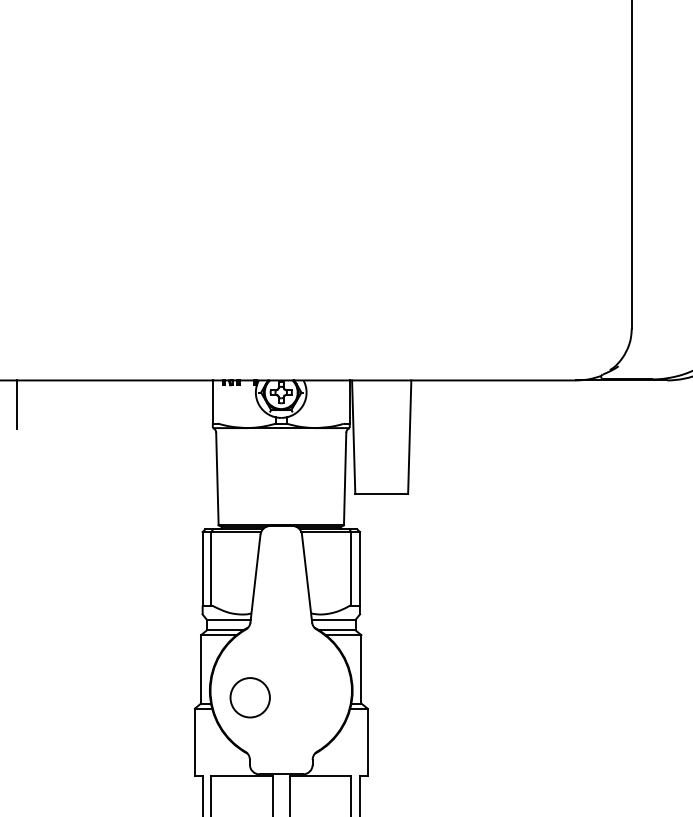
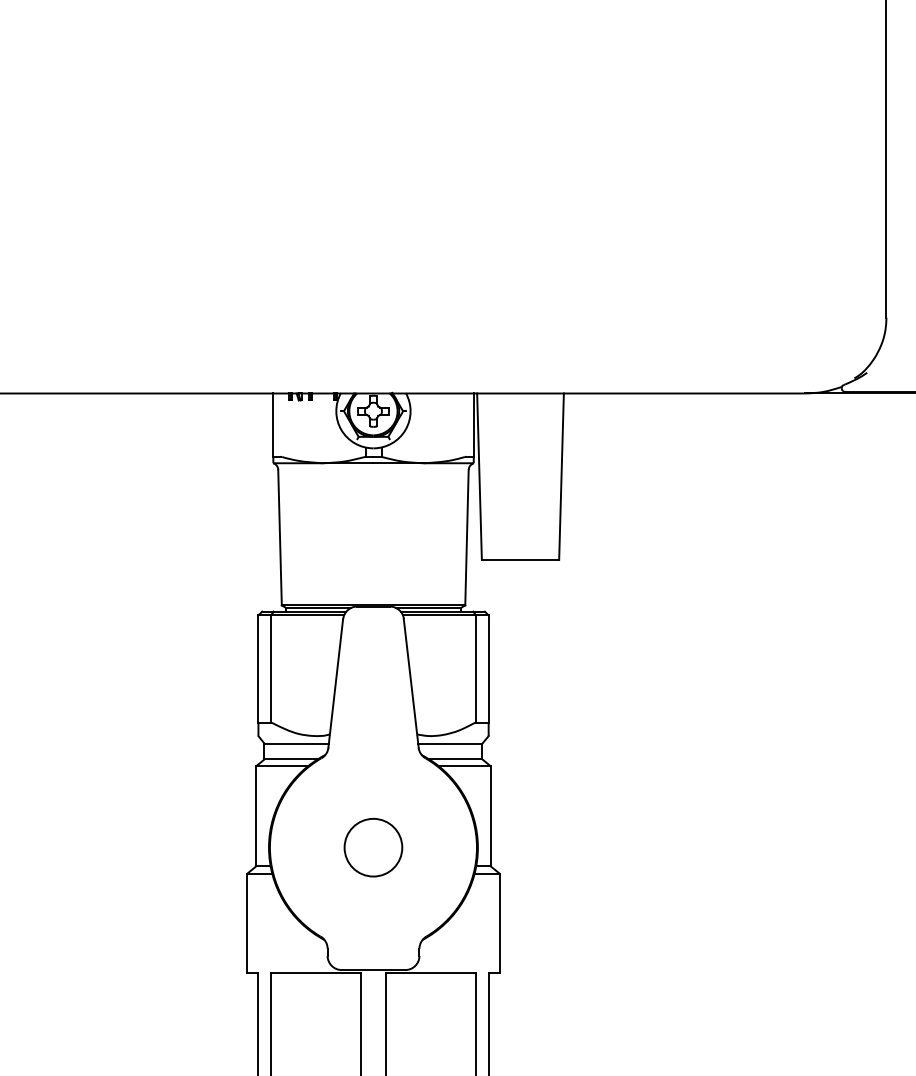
circle: (249, 697) -> (372, 847), moved

